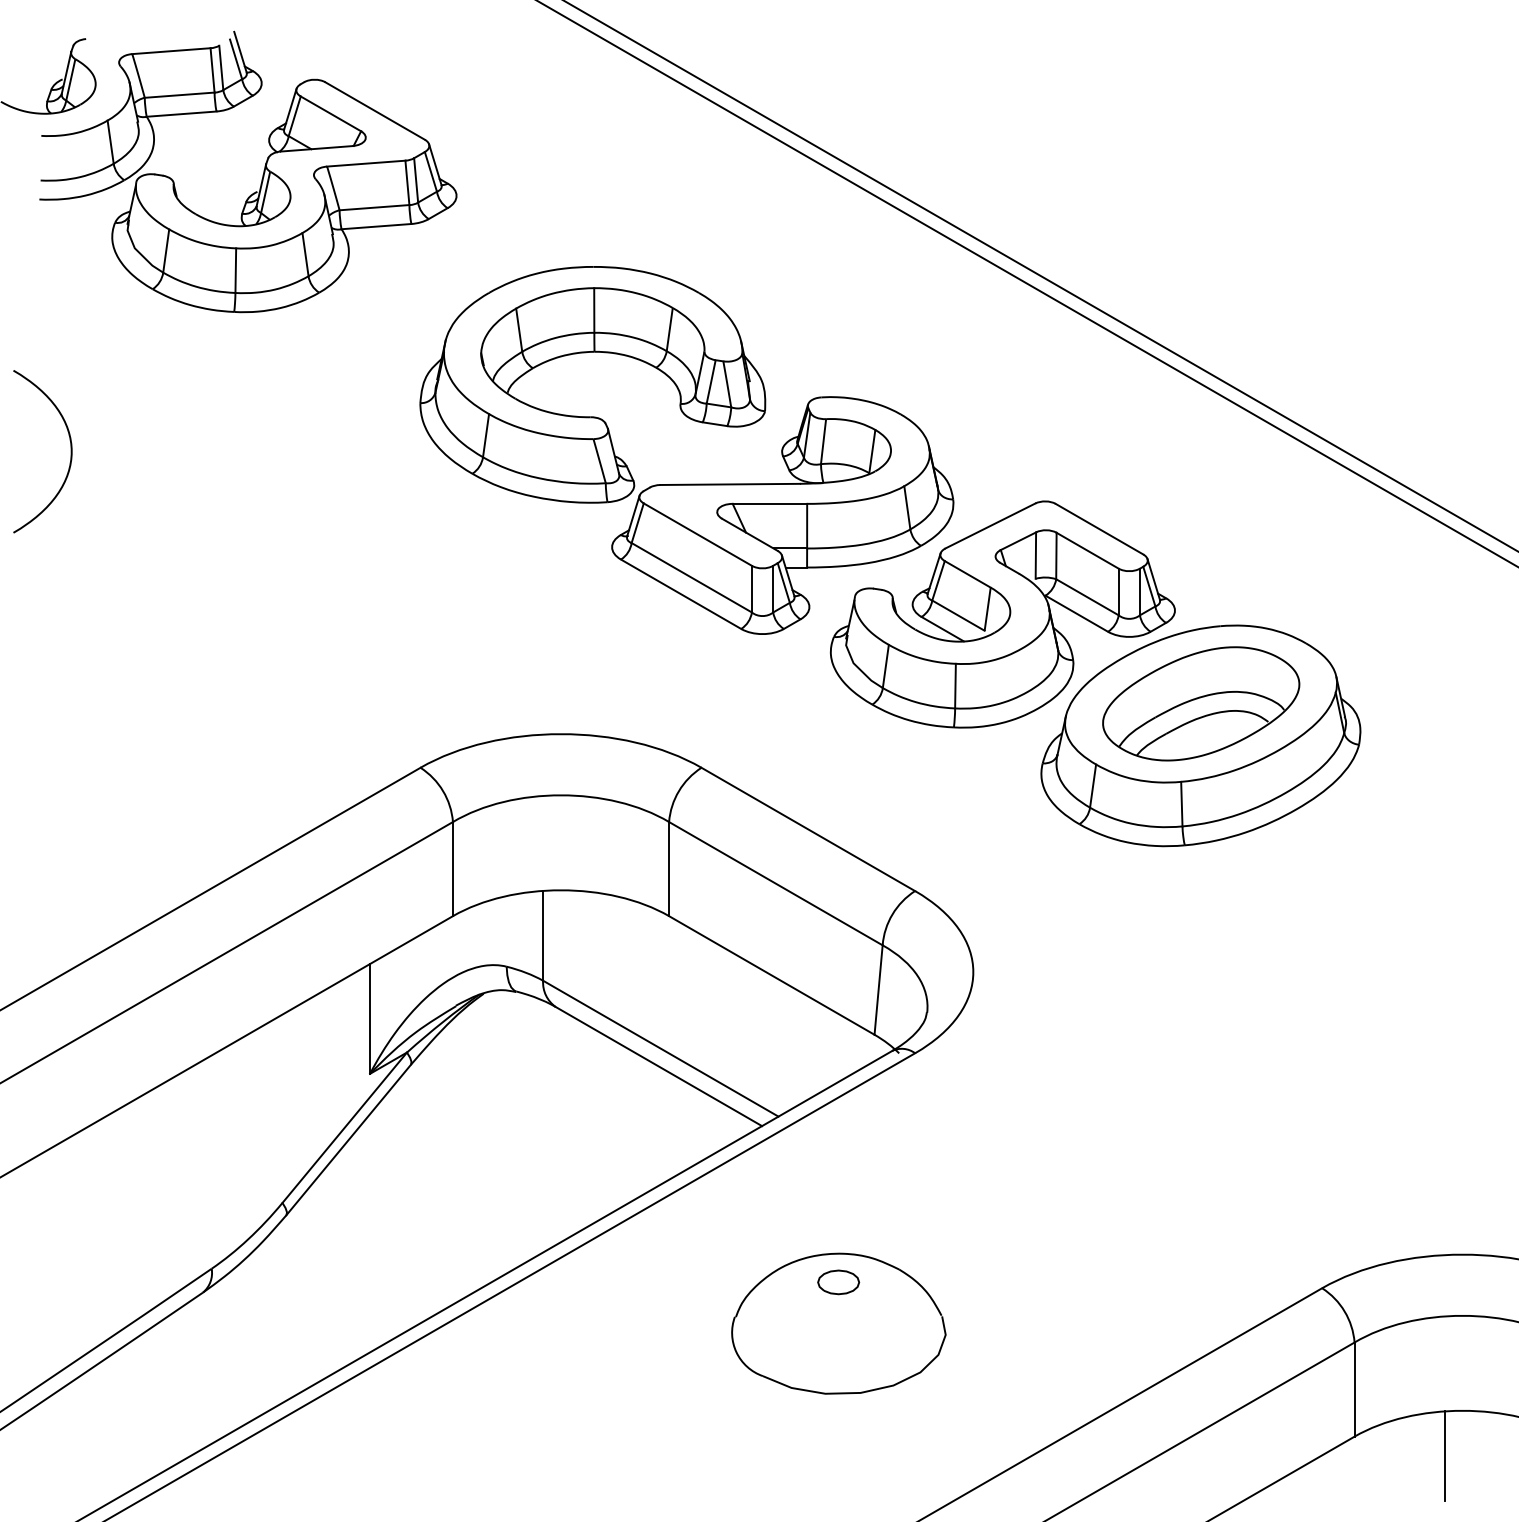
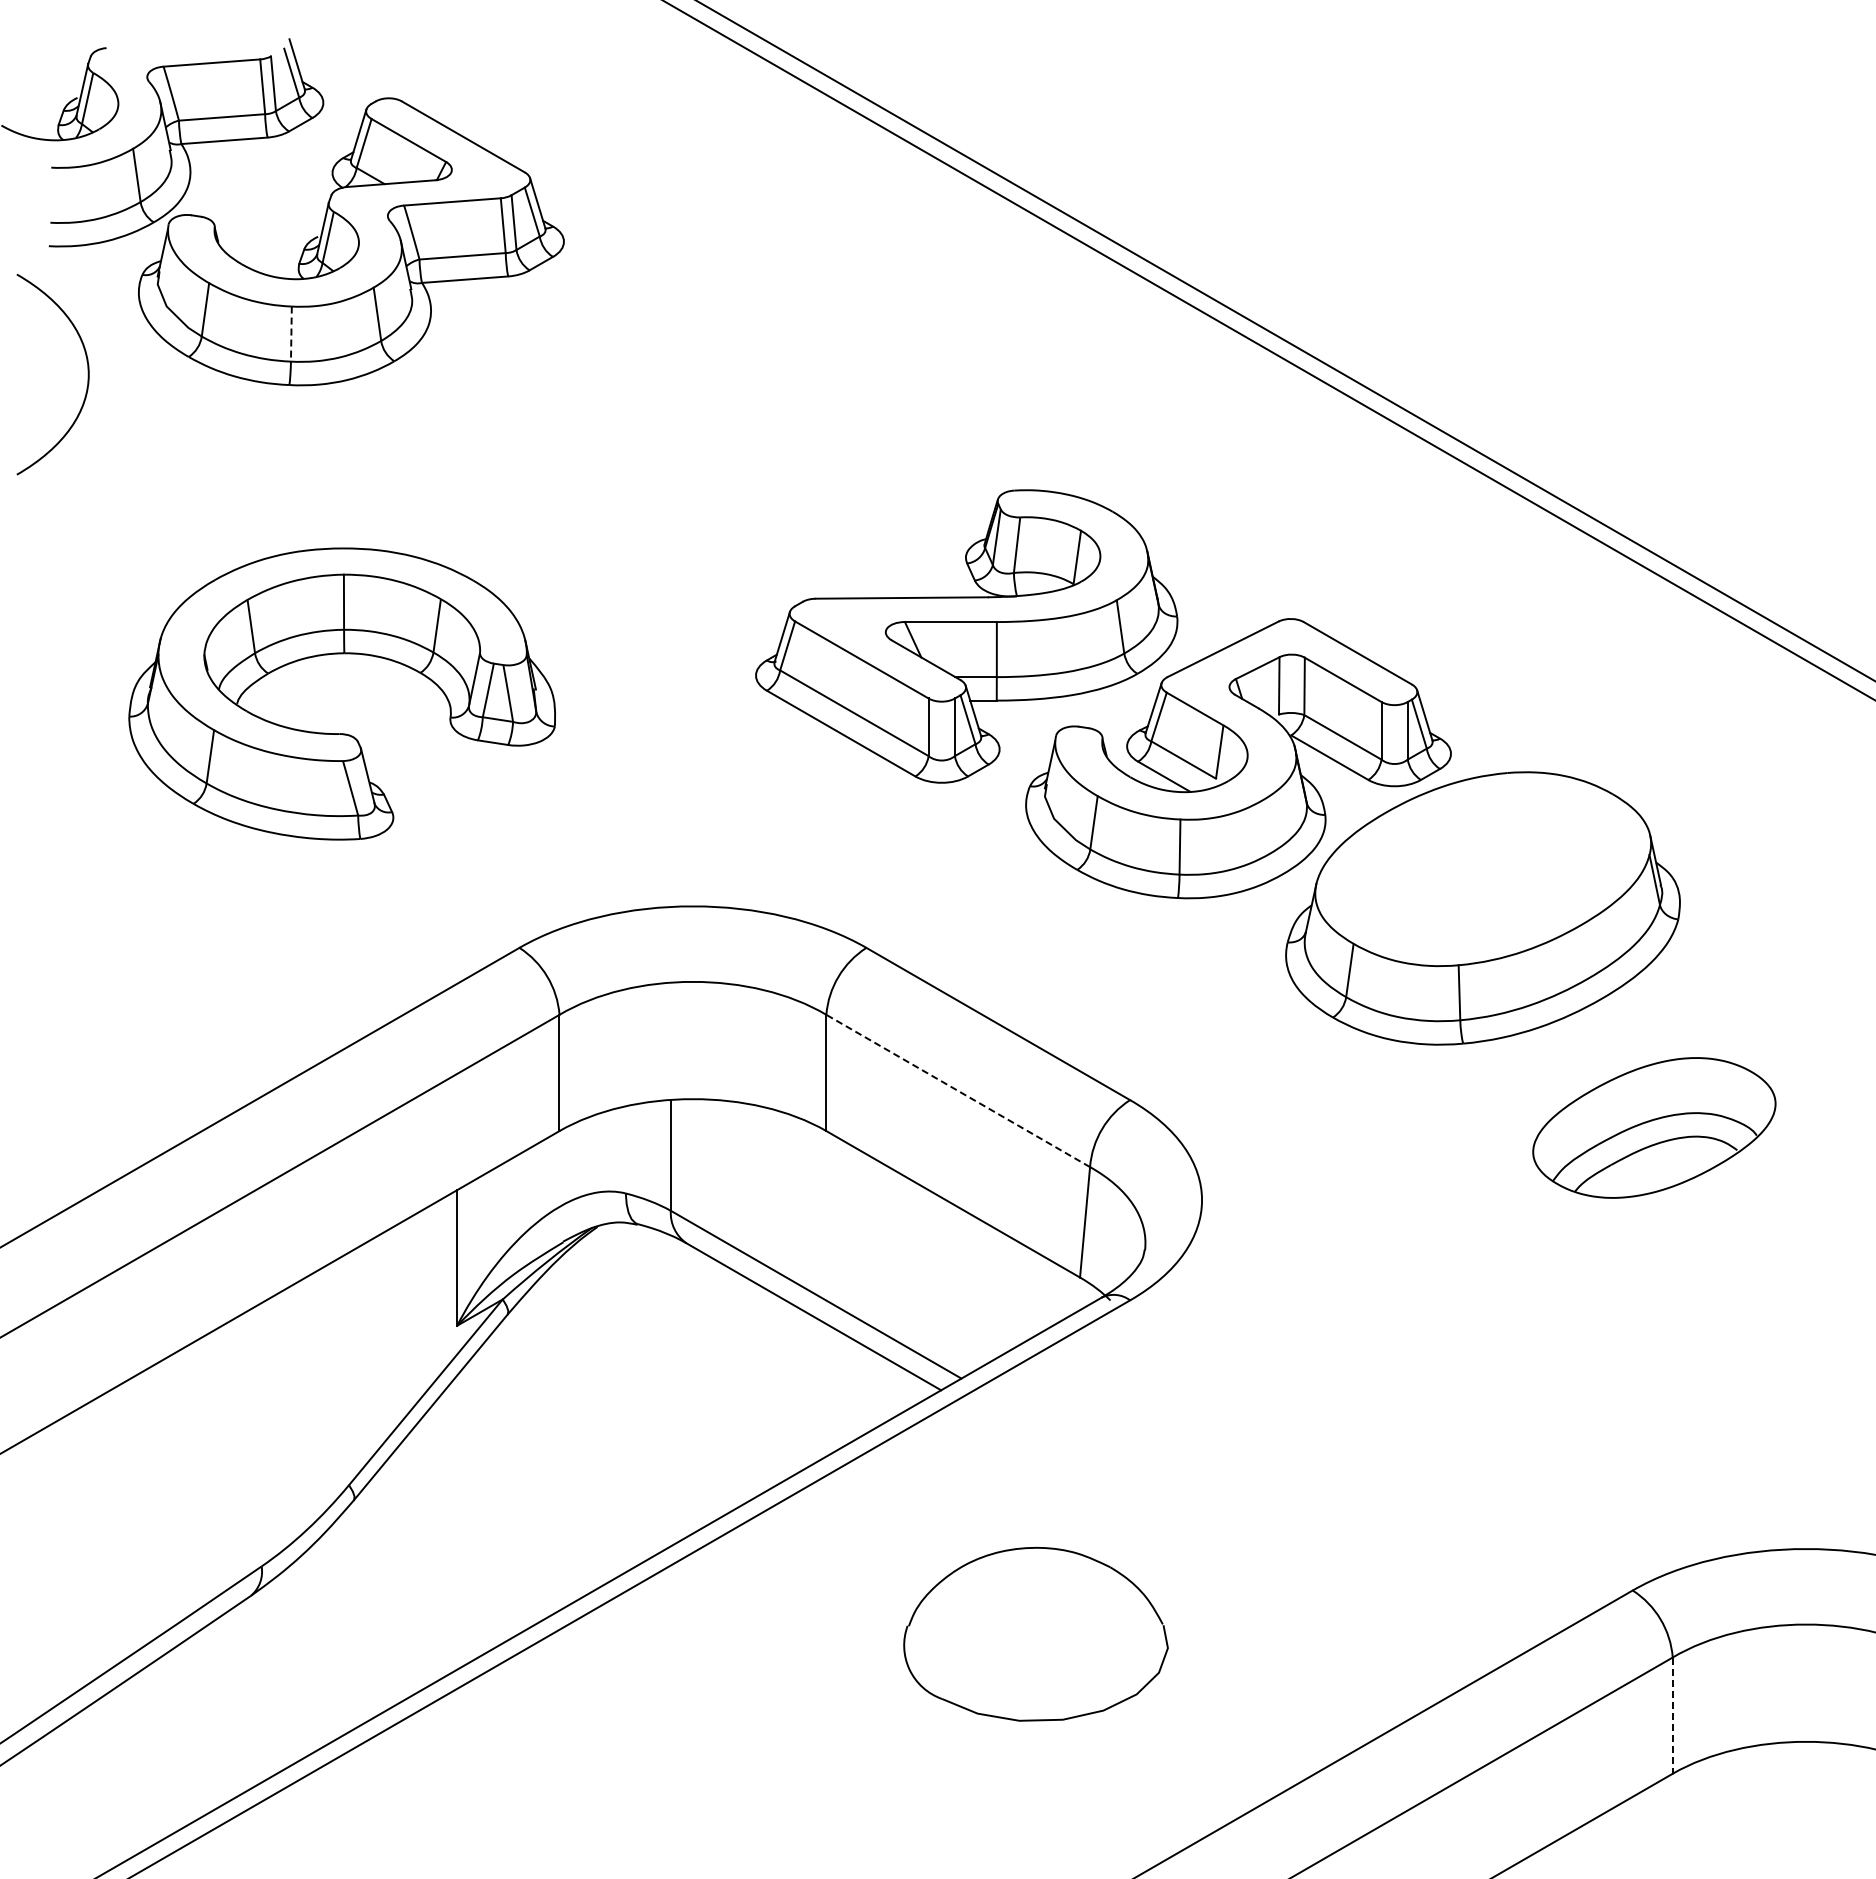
line: (235, 271) -> (291, 334), solid -> dashed
part: (592, 352) -> (341, 654), moved
curve: (70, 451) -> (87, 374), moved
part: (1201, 703) -> (1654, 1127), moved
line: (775, 883) -> (957, 1090), solid -> dashed
part: (838, 1281) -> (1035, 1582), removed
line: (1354, 1390) -> (1672, 1716), solid -> dashed
line: (1445, 1455) -> (1784, 1797), removed

